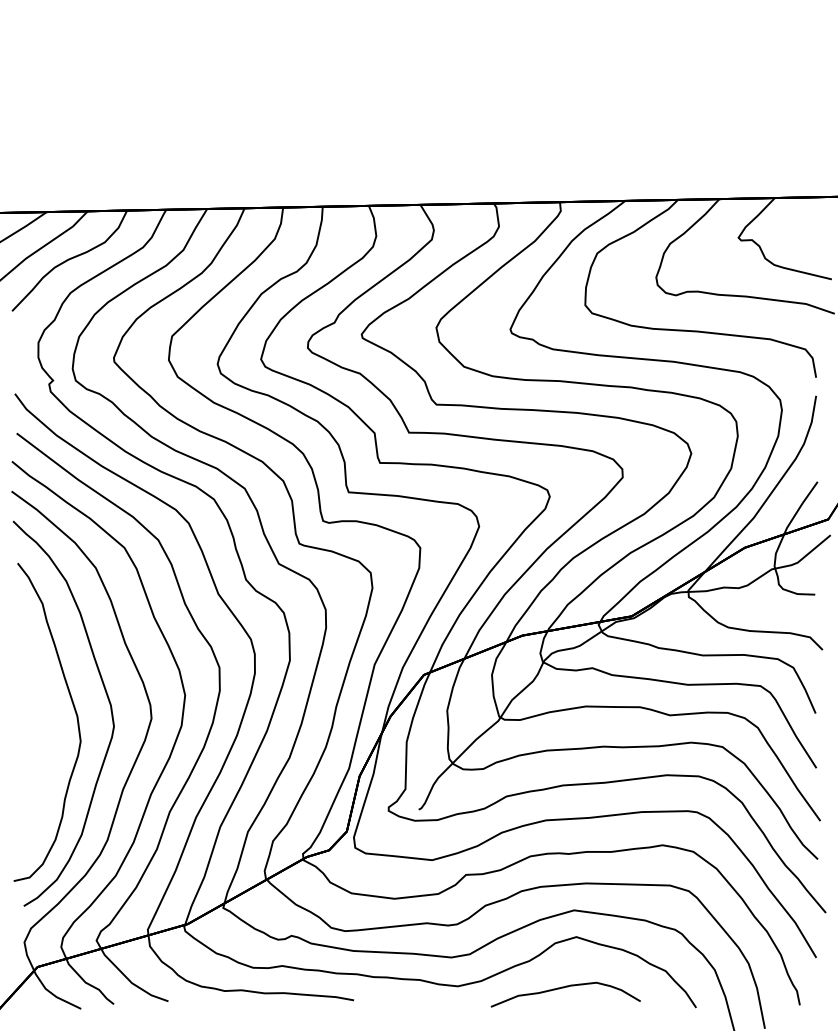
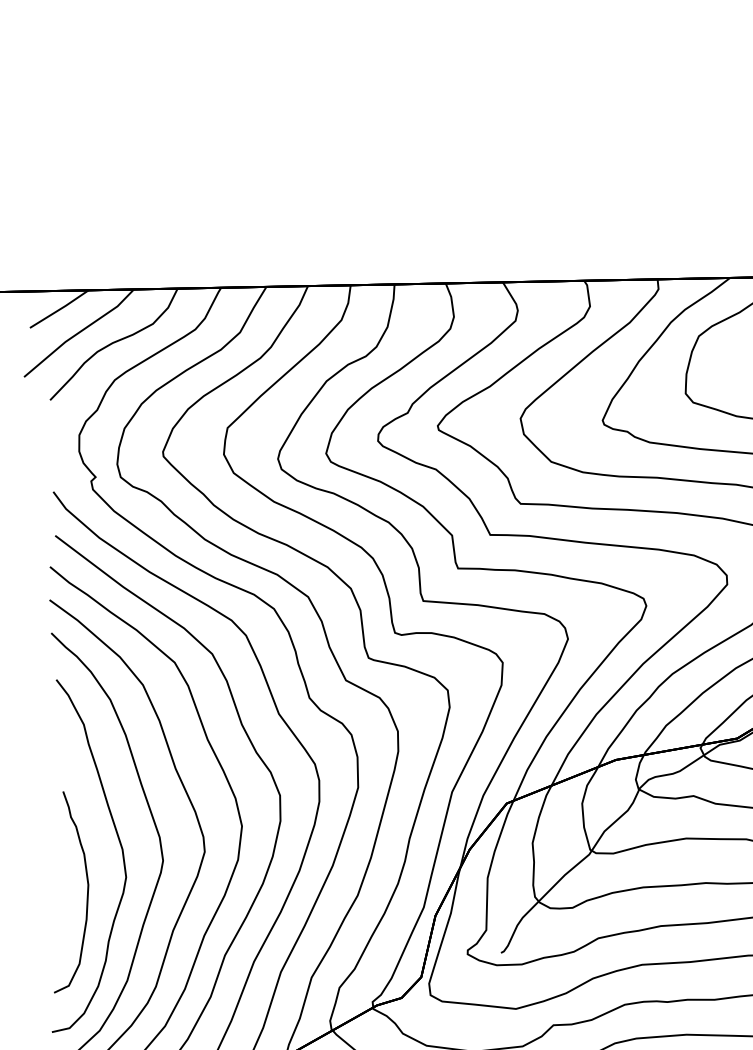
curve: (45, 755) -> (87, 892), added

